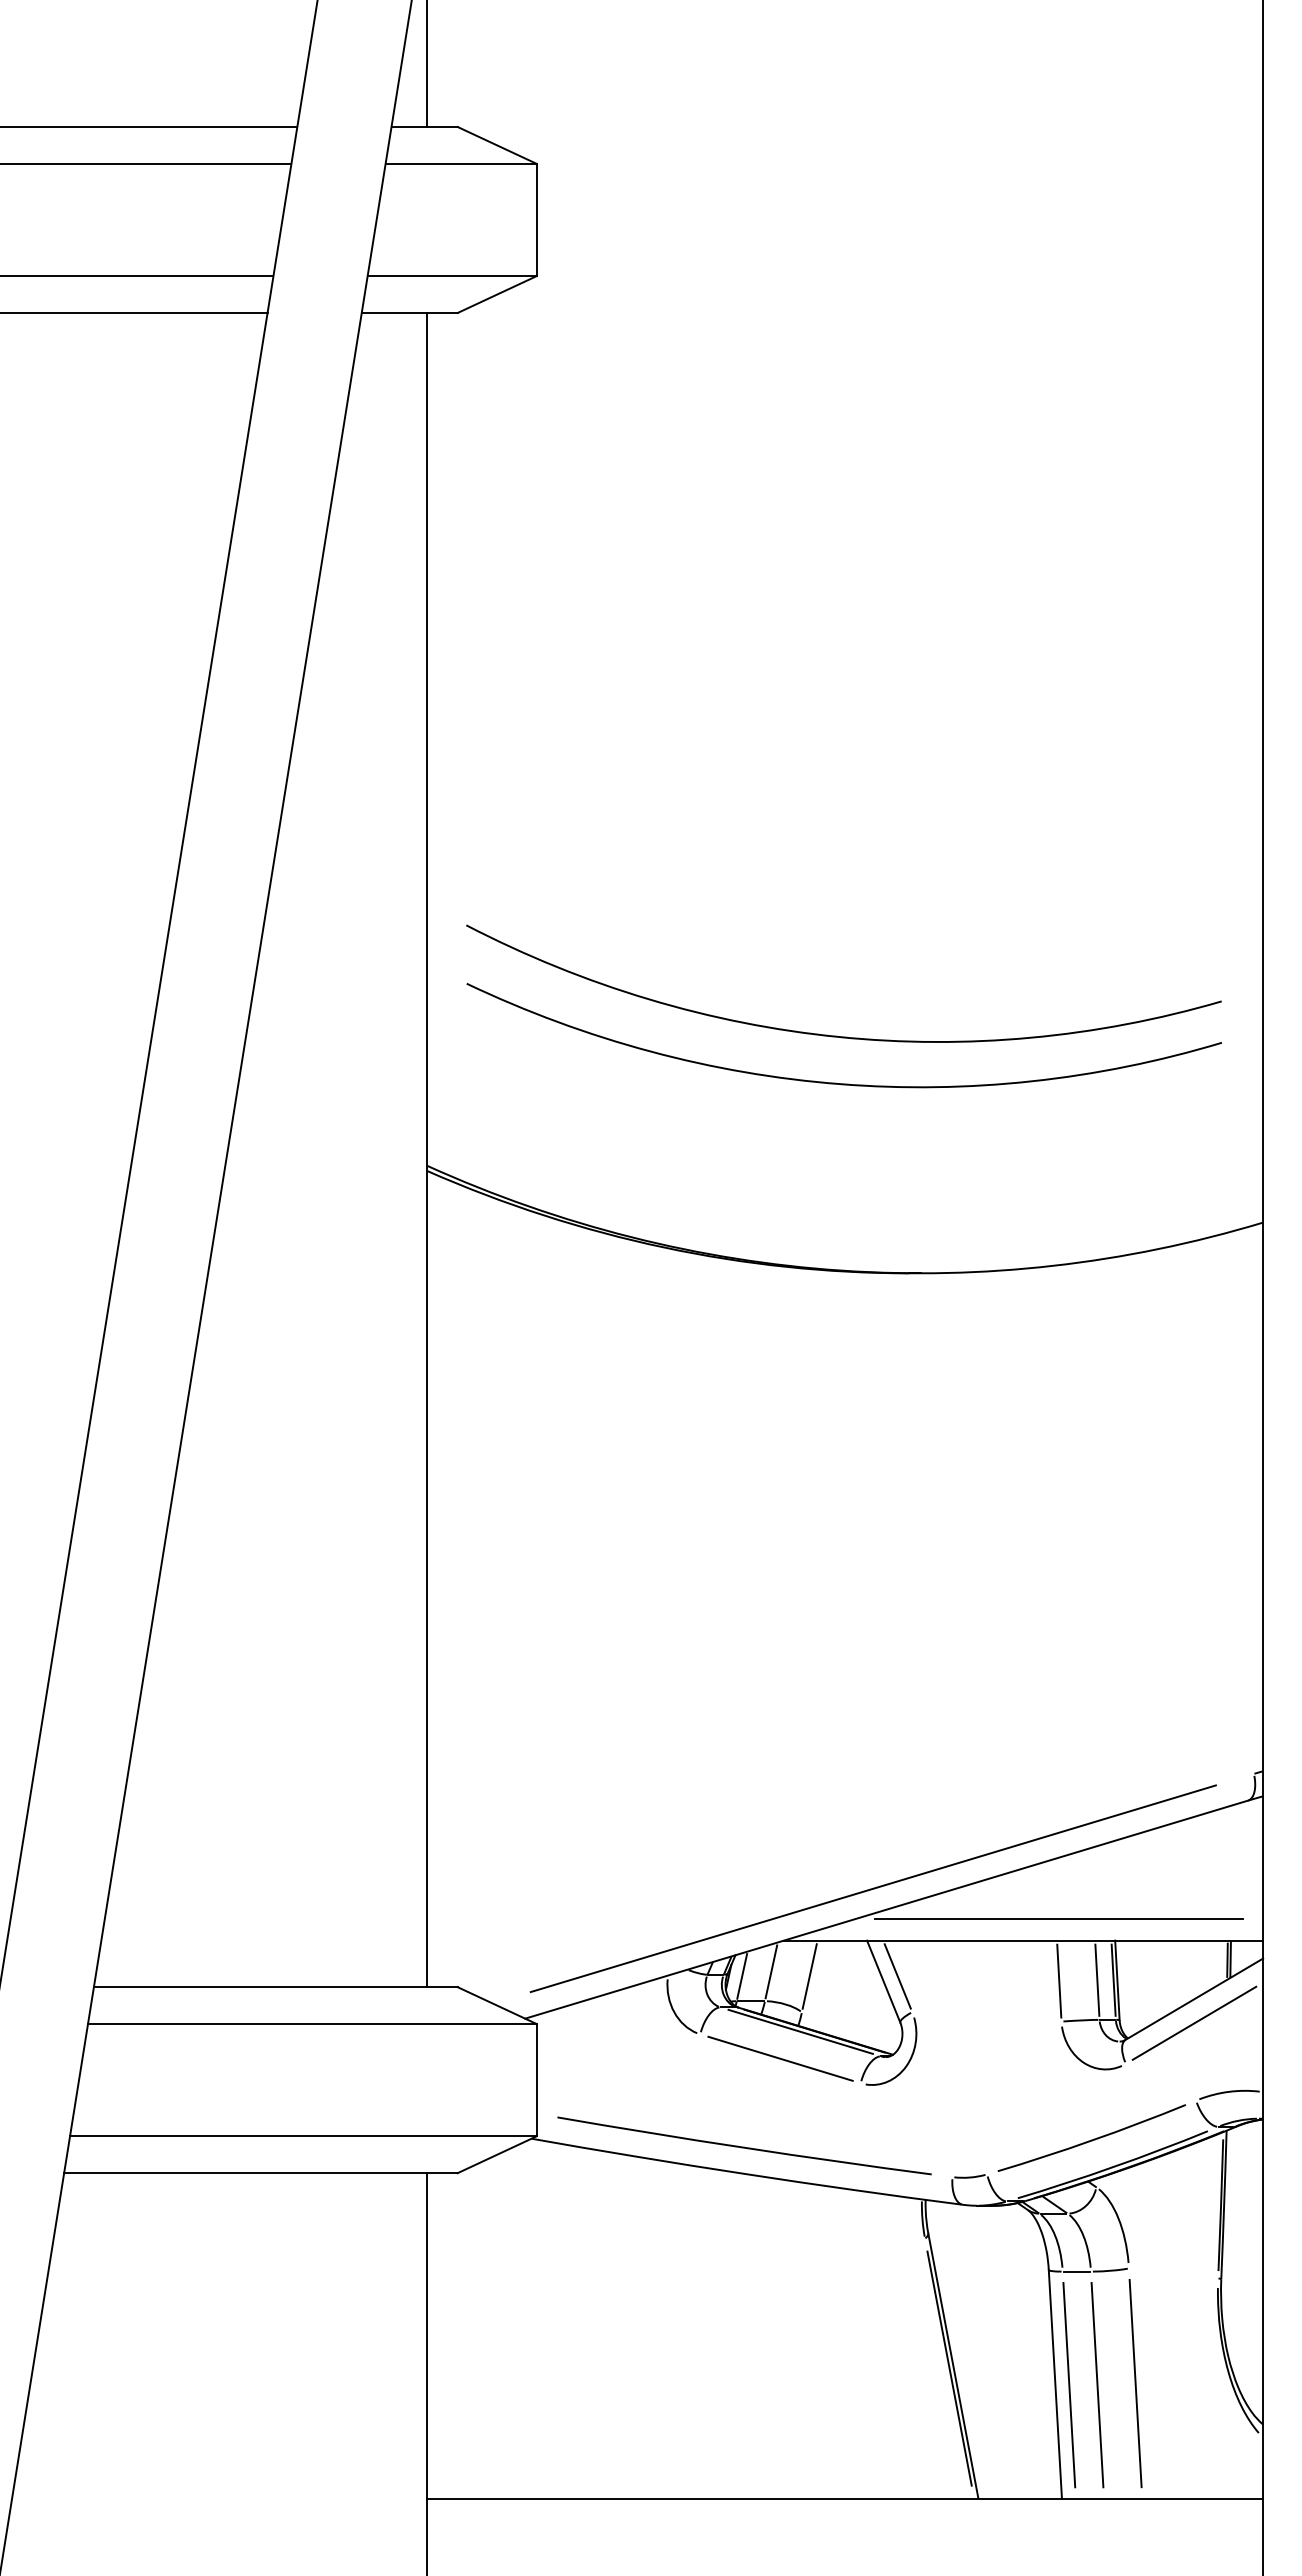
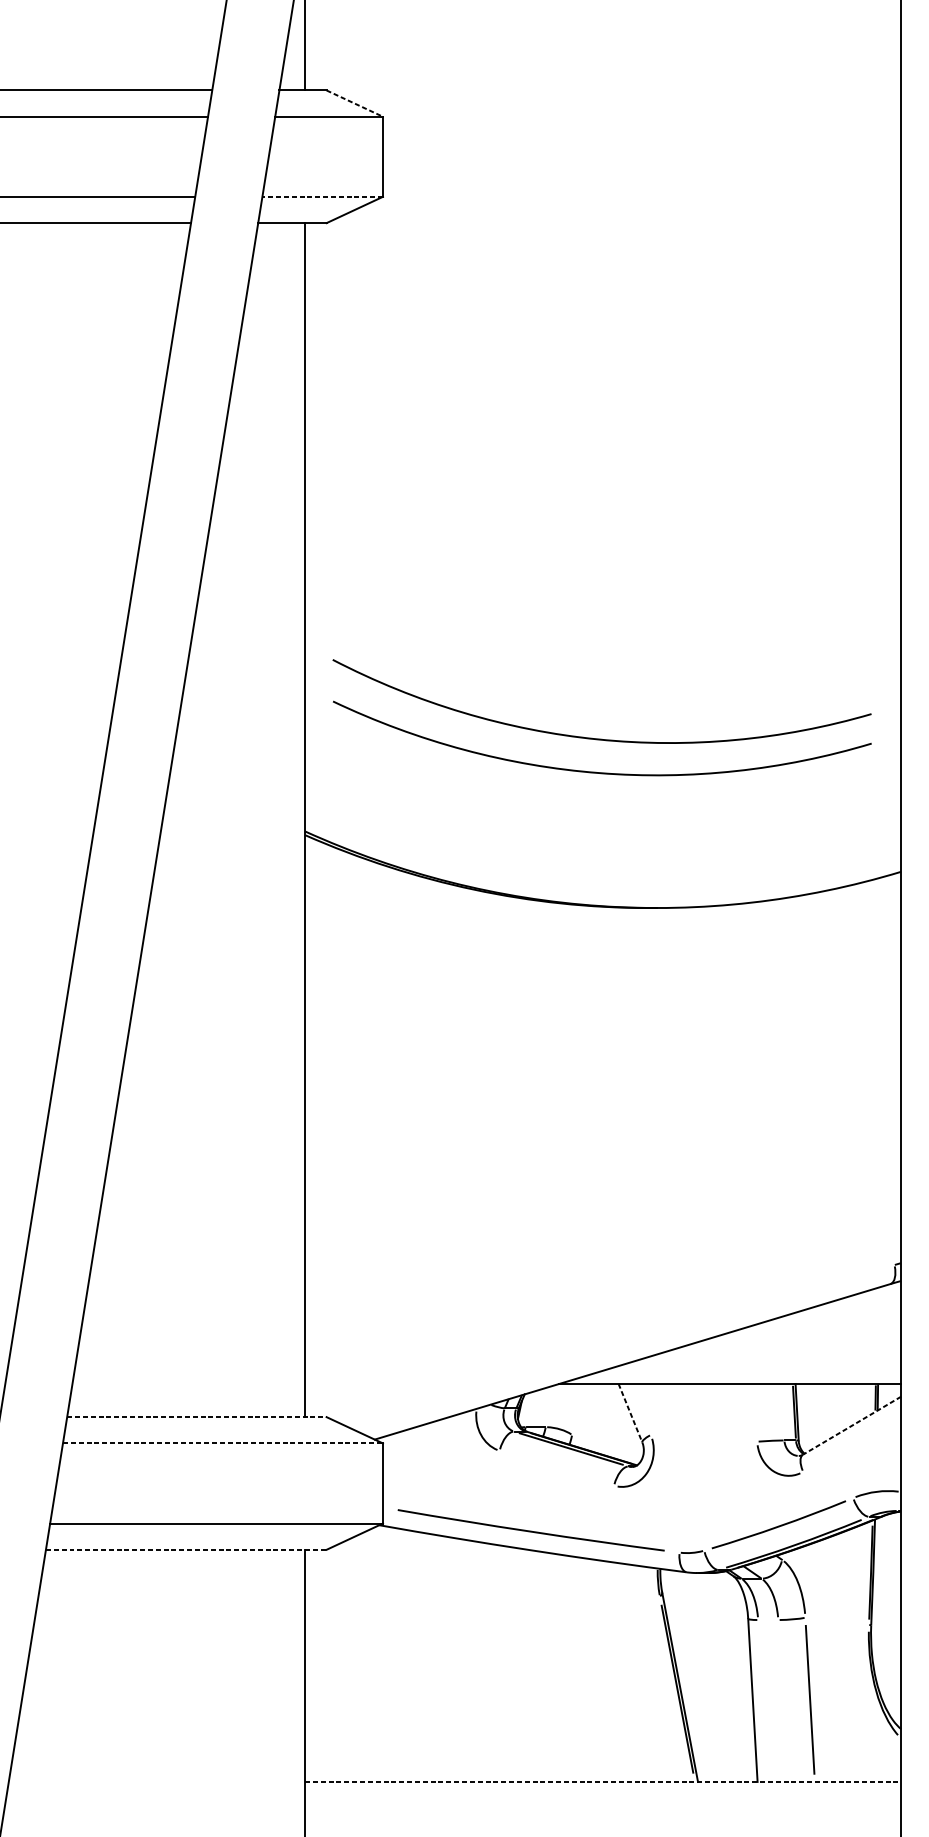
line: (497, 145) -> (355, 103), solid -> dashed
line: (452, 276) -> (322, 197), solid -> dashed
line: (872, 1888) -> (622, 1346), removed
line: (1058, 1919) -> (755, 1368), removed
line: (771, 1971) -> (550, 1405), removed
line: (742, 1976) -> (529, 1409), removed
line: (809, 1976) -> (577, 1409), removed
line: (897, 1976) -> (640, 1409), removed
line: (1097, 1979) -> (782, 1411), removed
line: (1059, 1980) -> (755, 1412), removed
line: (883, 1982) -> (630, 1413), solid -> dashed
line: (275, 1987) -> (196, 1417), solid -> dashed
line: (1194, 1999) -> (852, 1425), solid -> dashed
line: (1194, 2022) -> (852, 1442), removed
line: (312, 2024) -> (223, 1443), solid -> dashed
line: (780, 2058) -> (556, 1468), removed
line: (260, 2173) -> (185, 1550), solid -> dashed
line: (1076, 2271) -> (767, 1619), removed
line: (1069, 2384) -> (762, 1700), removed
line: (1097, 2384) -> (782, 1700), removed
line: (845, 2498) -> (603, 1781), solid -> dashed

